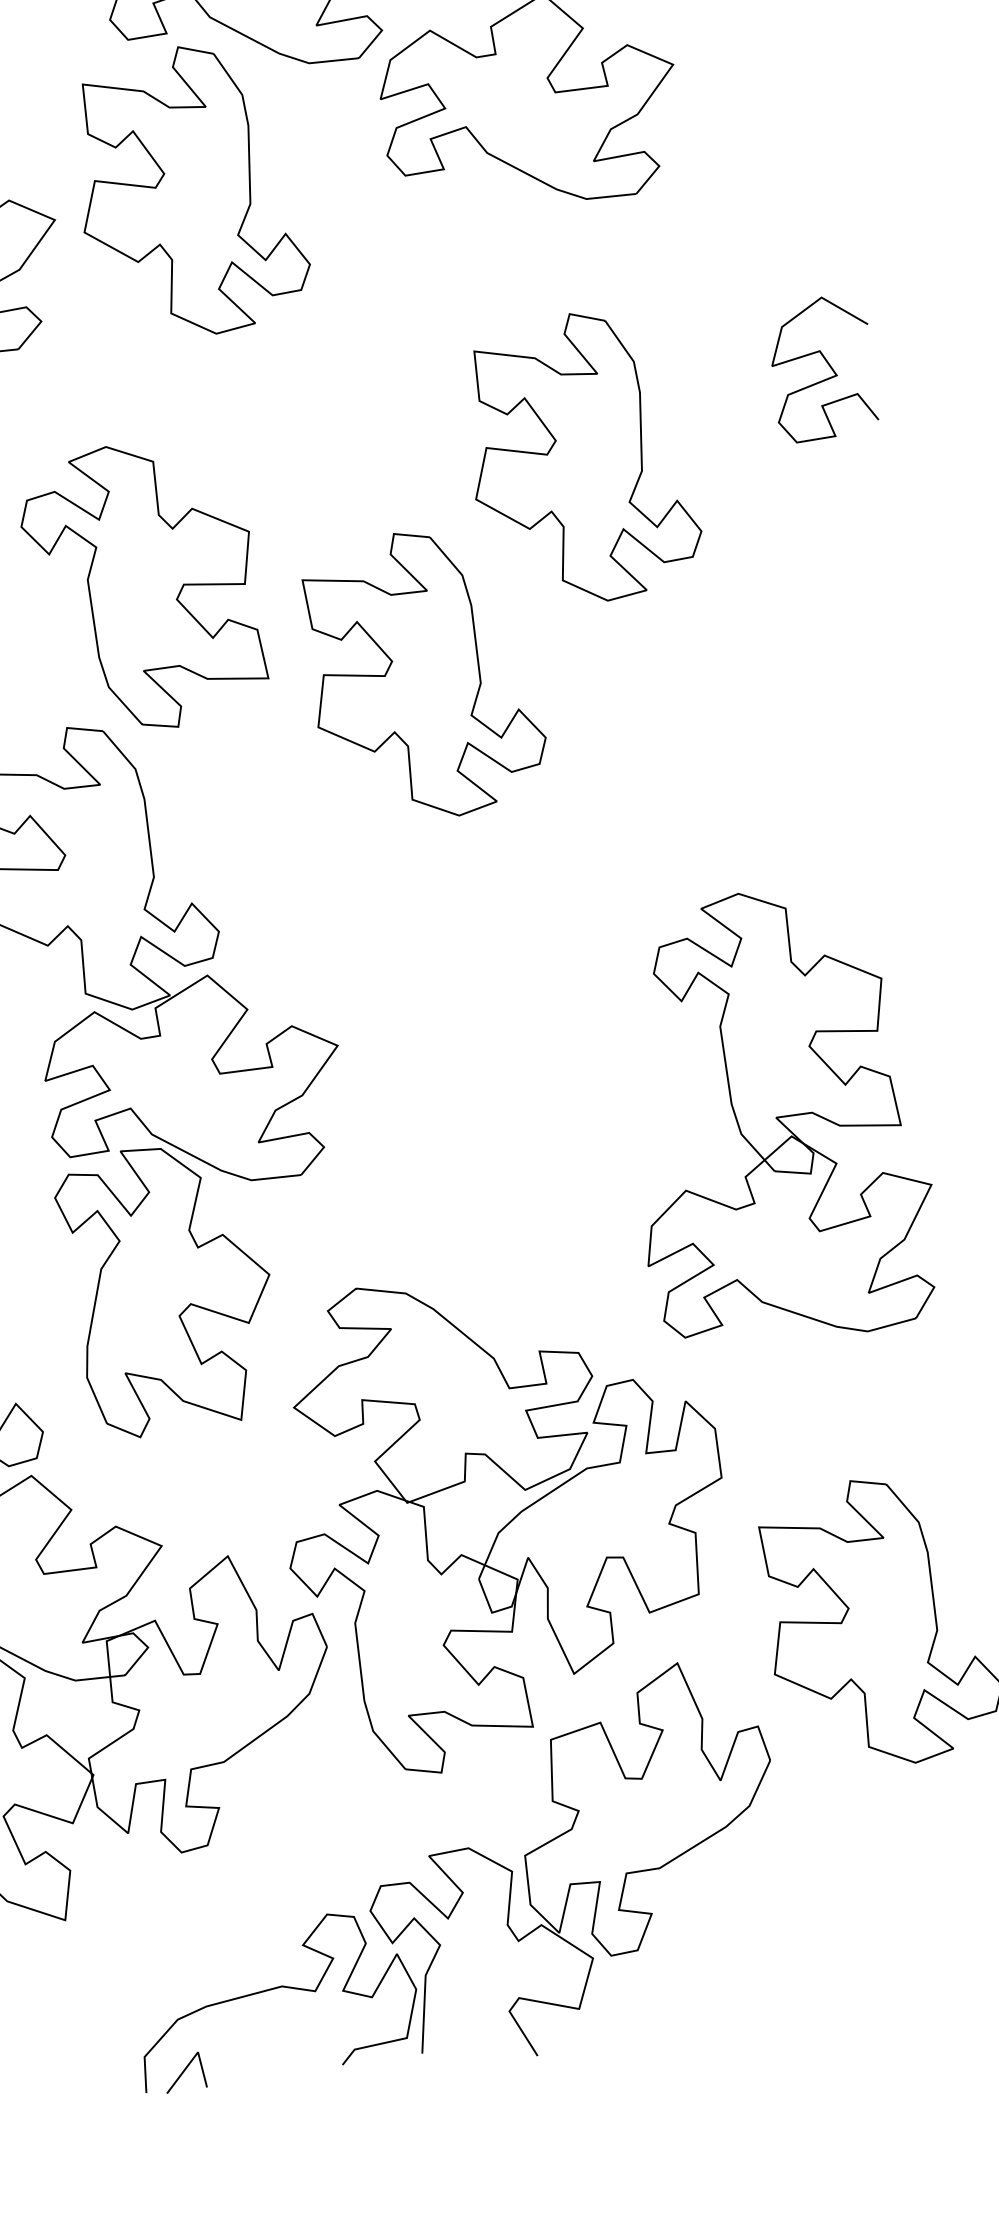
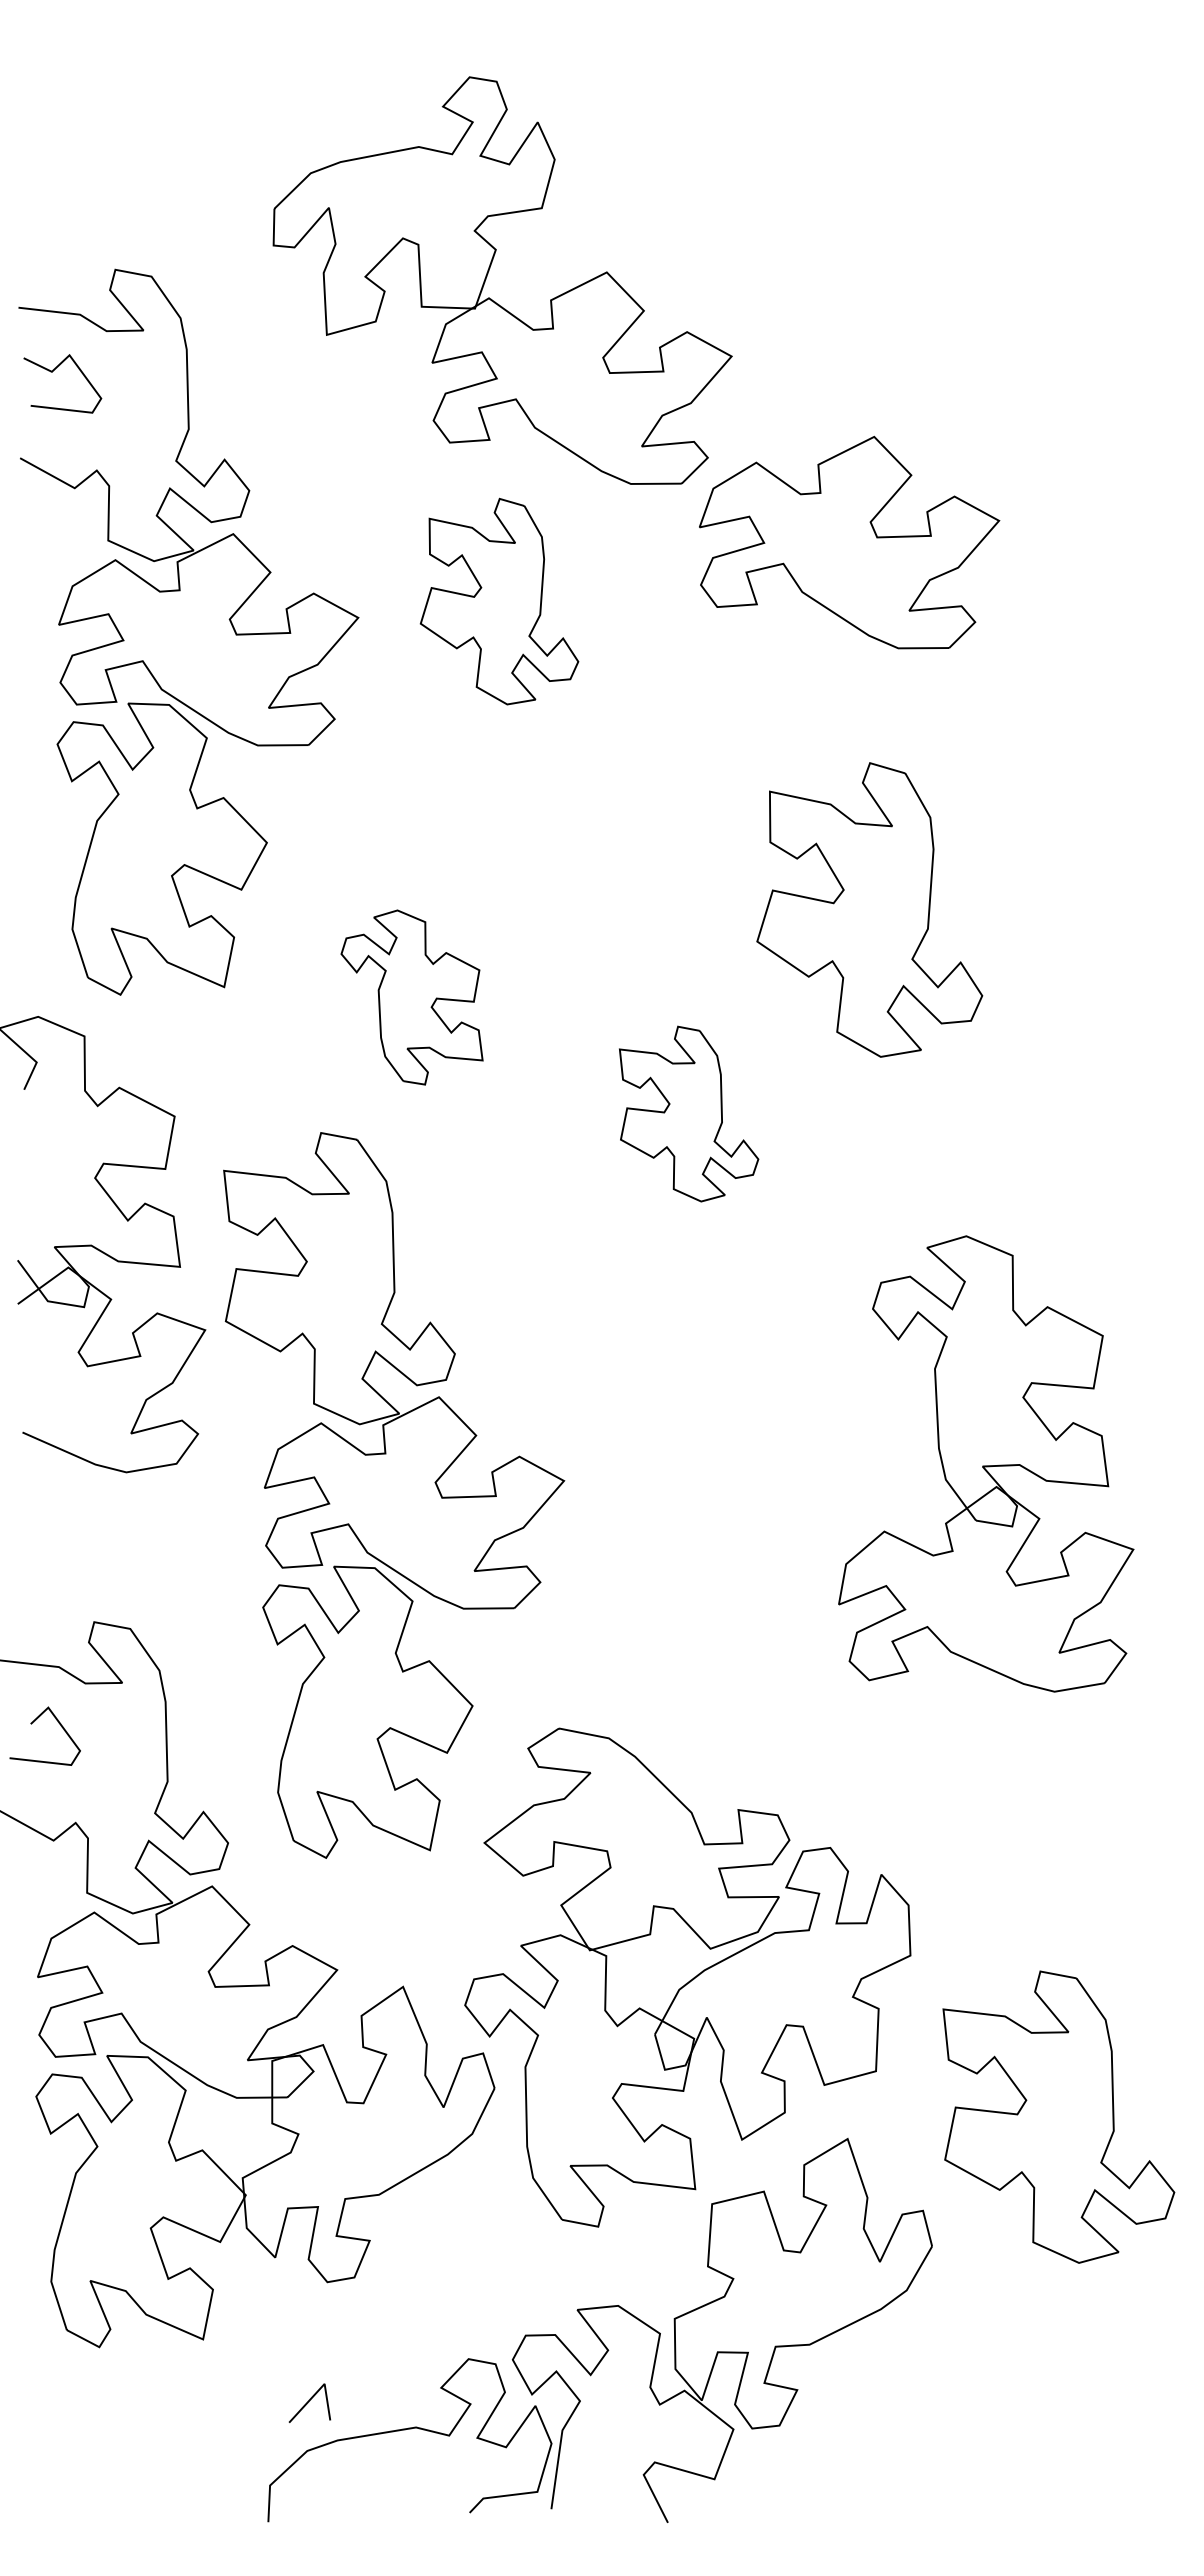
part: (191, 190) -> (499, 601), size x0.7
curve: (829, 366) -> (1127, 841), removed
part: (142, 586) -> (411, 997), size x0.6
part: (424, 674) -> (688, 1113), size x0.6
part: (779, 1114) -> (986, 1463), moved
line: (184, 2070) -> (309, 2401), moved

